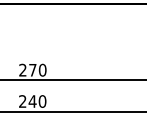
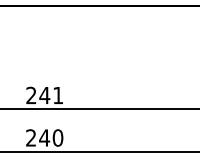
text: (37, 70) -> (51, 95), 270 -> 241

